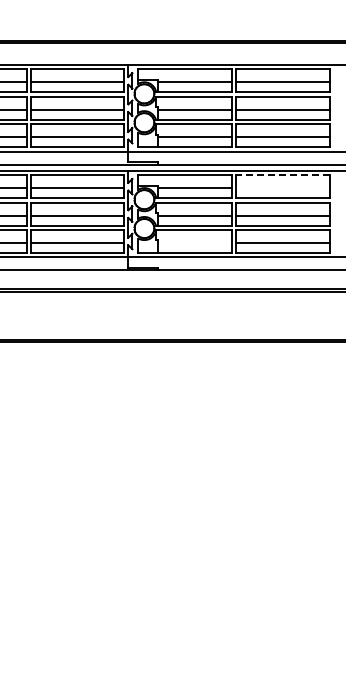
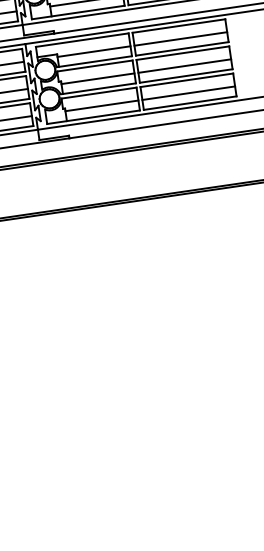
line: (282, 175) -> (178, 26), dashed -> solid
line: (282, 188) -> (180, 39), added
line: (195, 243) -> (102, 106), added

